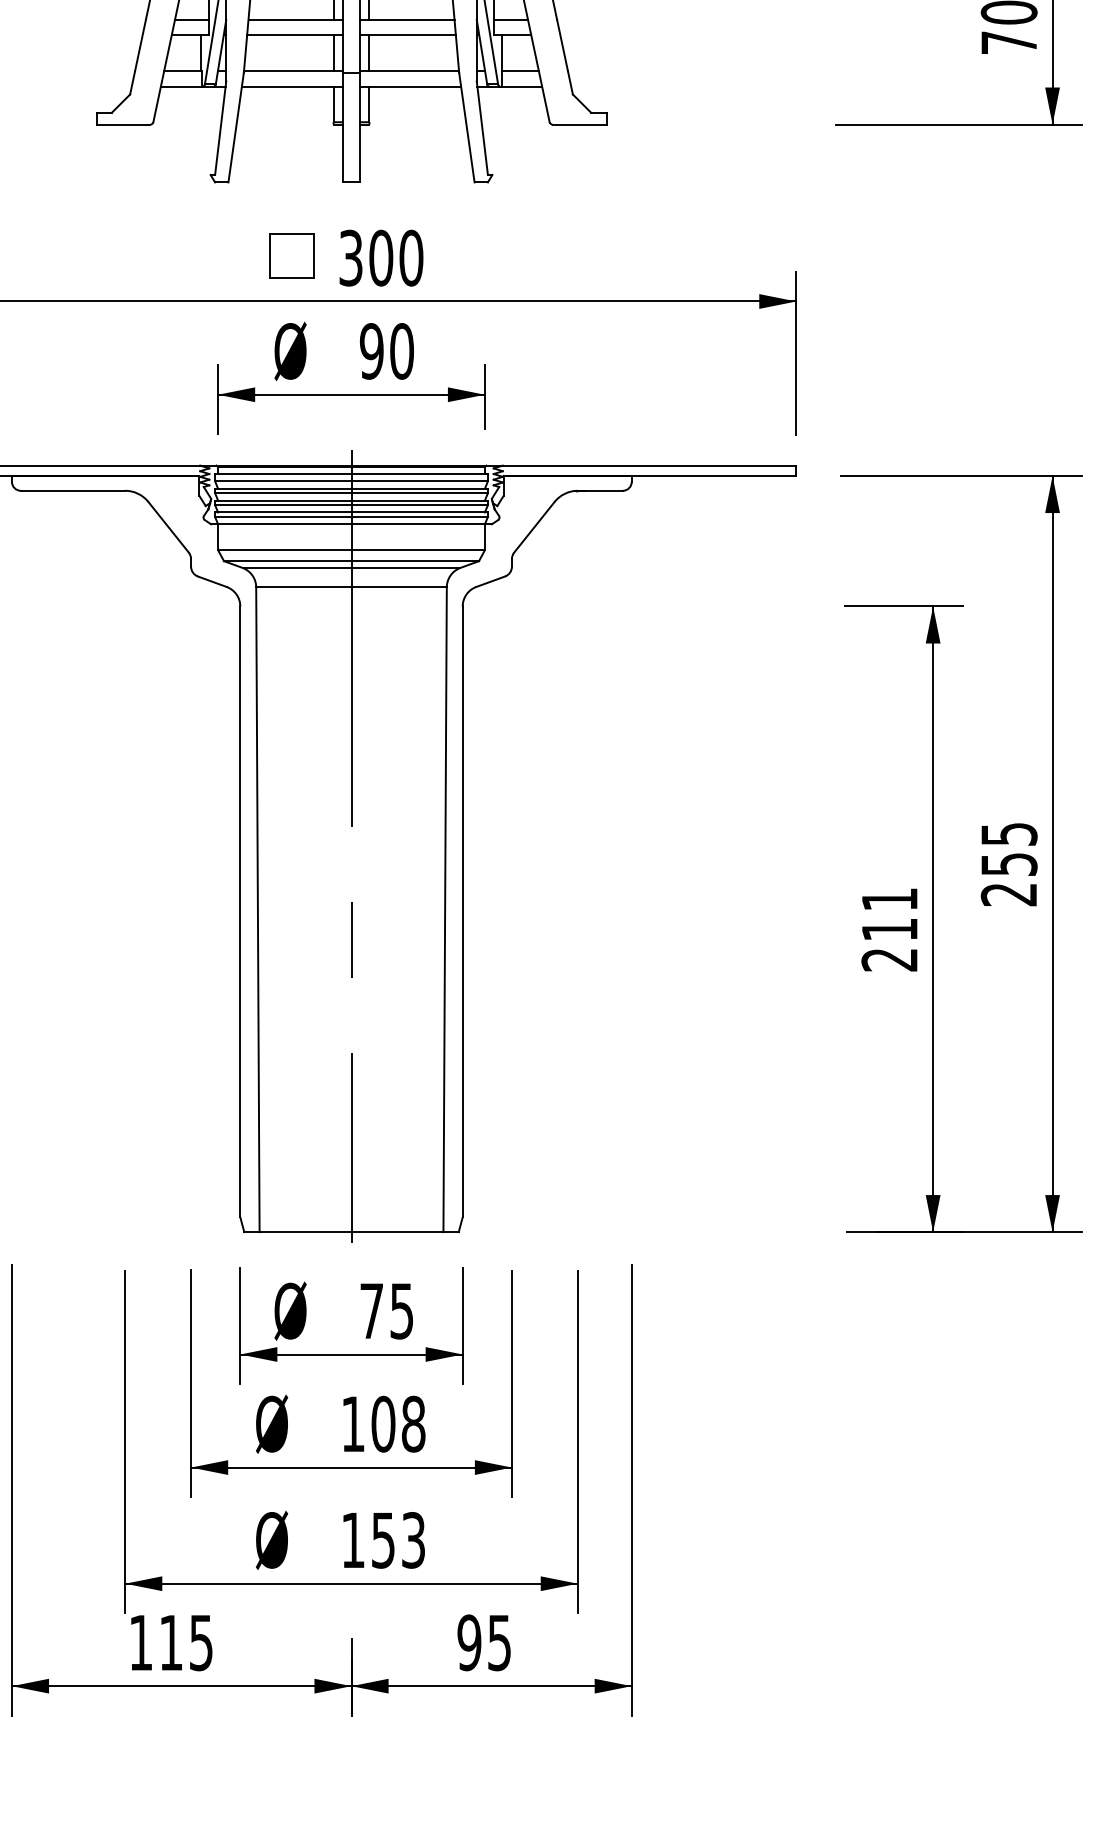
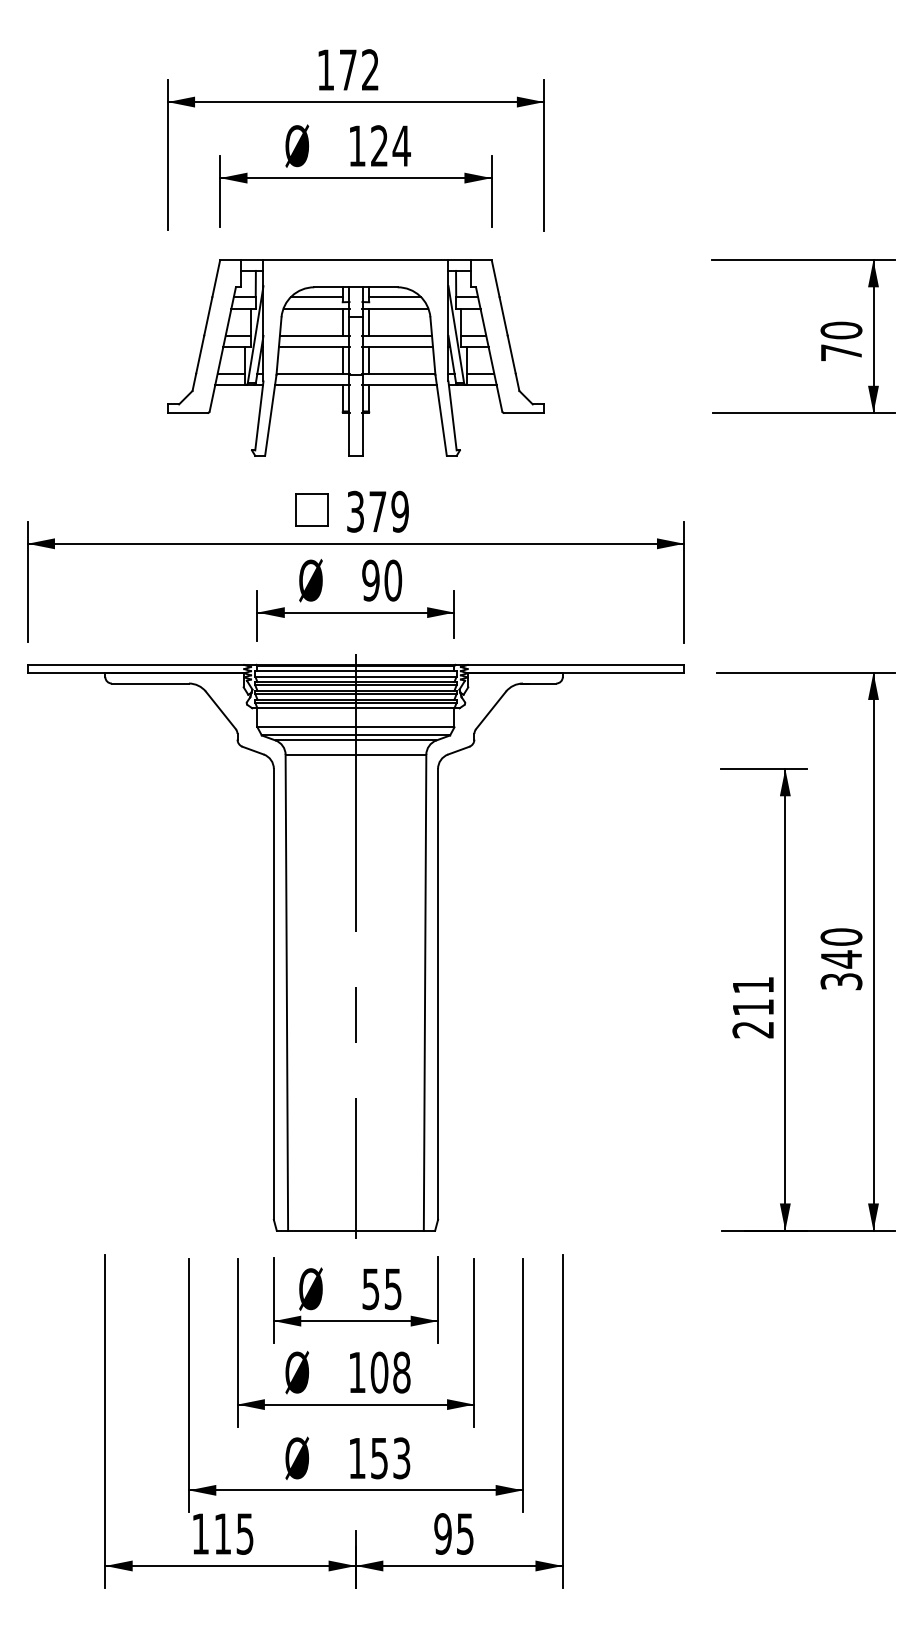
text: (395, 257) -> (388, 511), 300 -> 379
text: (1009, 864) -> (841, 959), 255 -> 340
text: (371, 1311) -> (370, 1289), 75 -> 55

